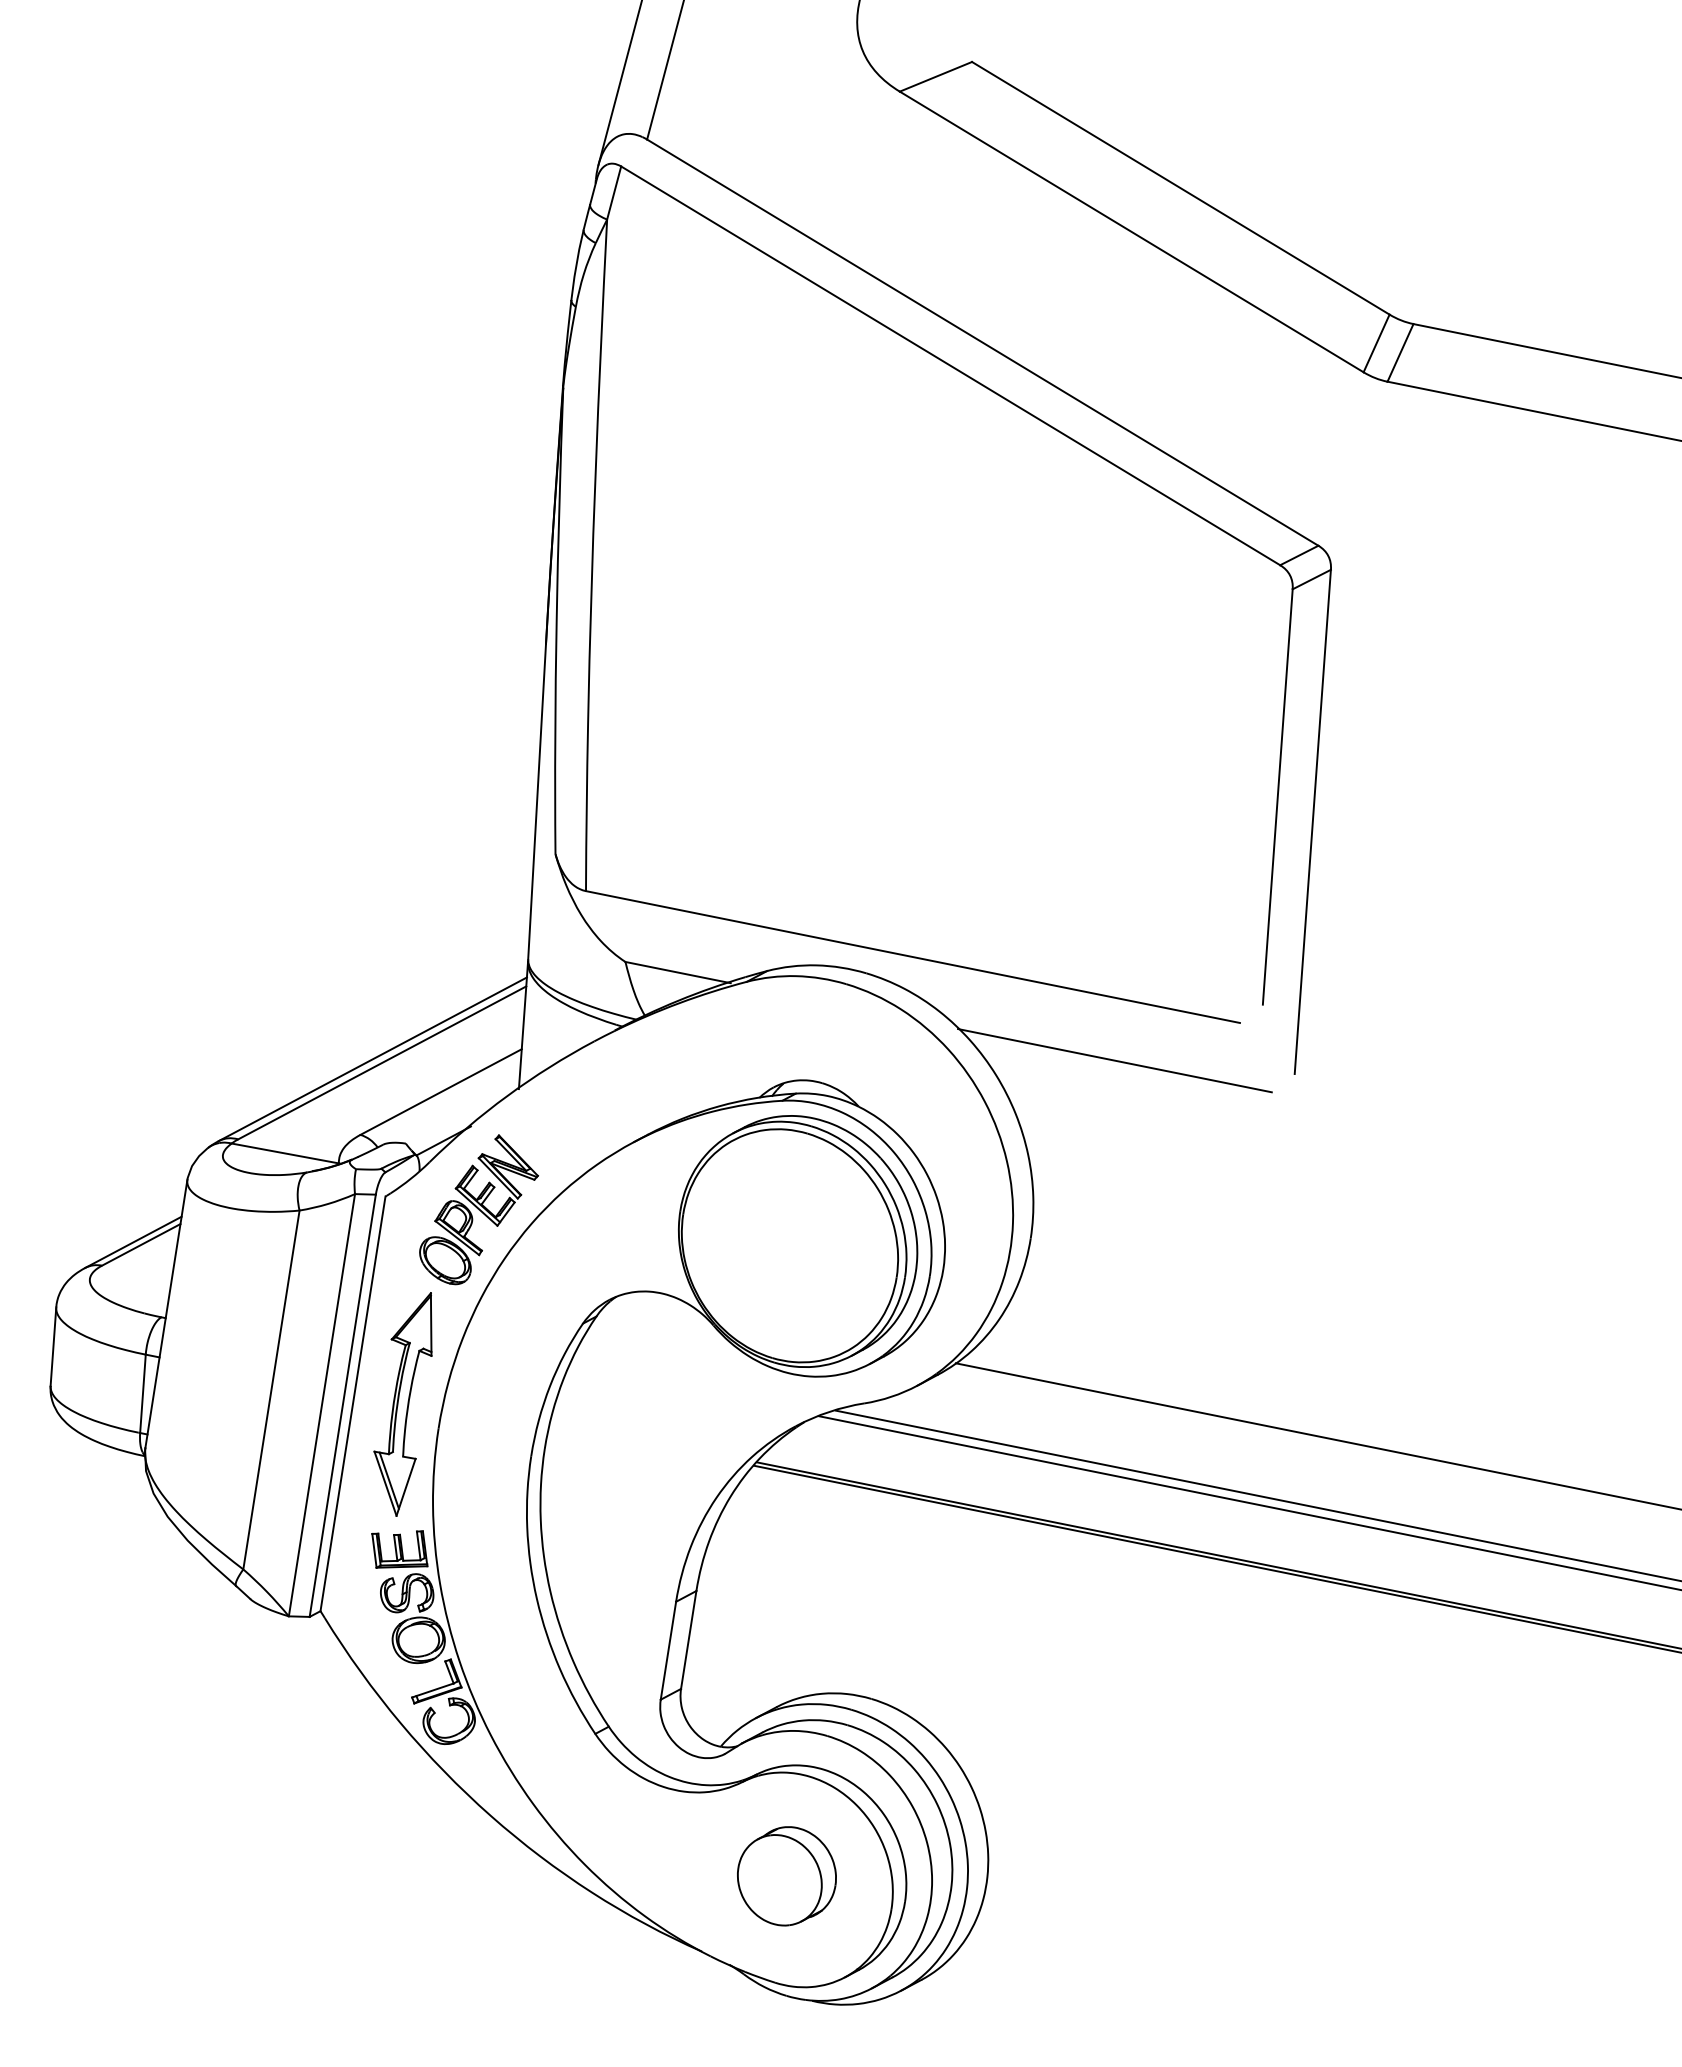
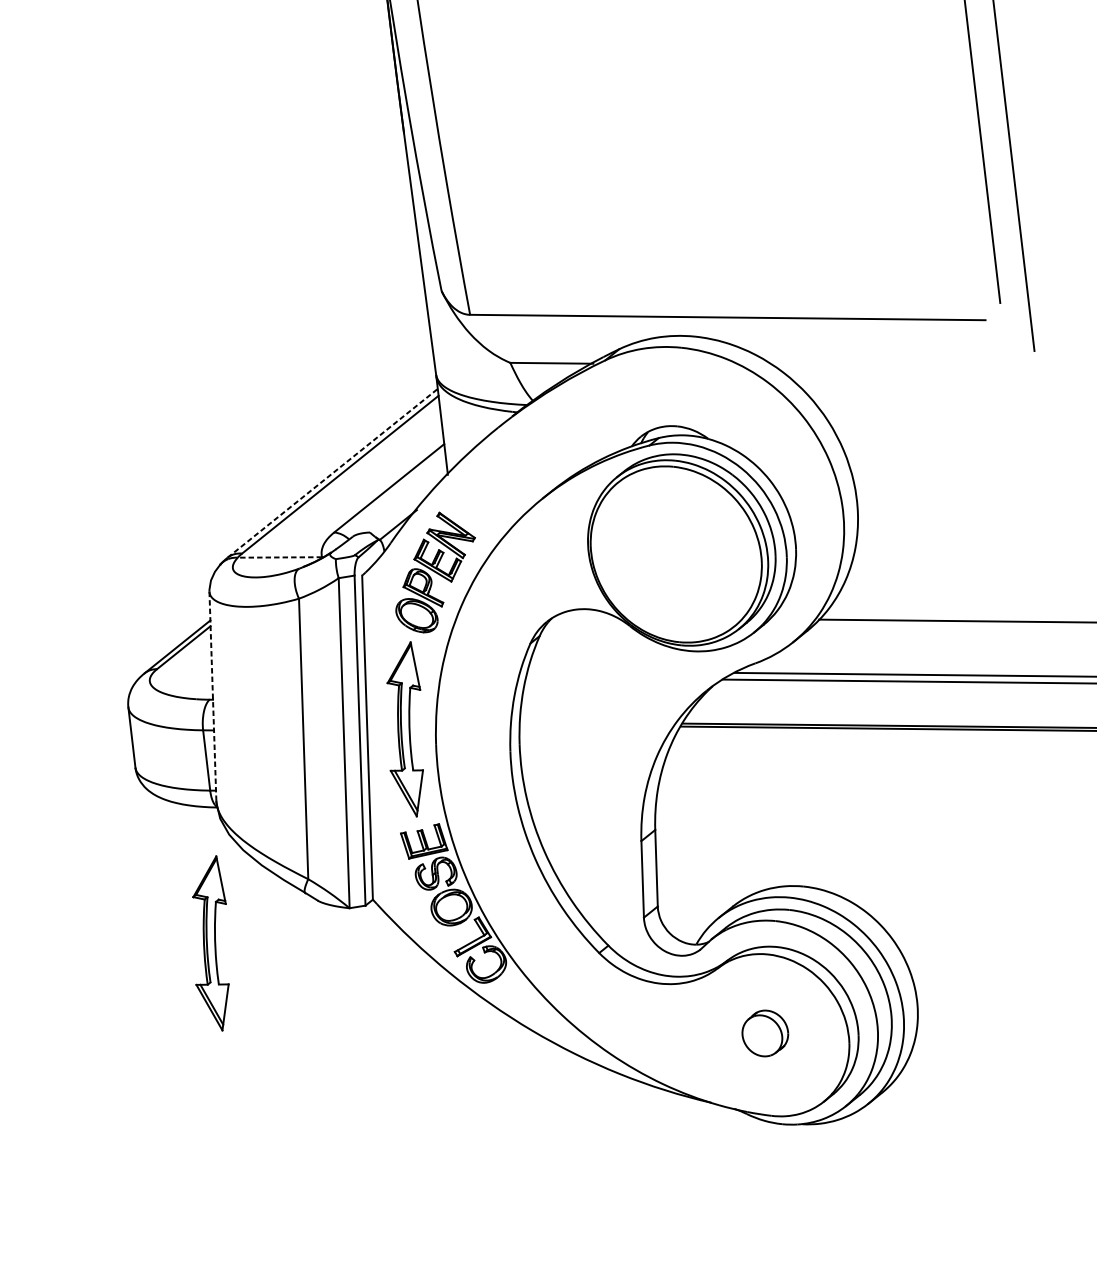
line: (373, 1059) -> (333, 473), solid -> dashed
line: (1114, 1060) -> (895, 366), removed
line: (285, 1153) -> (280, 557), solid -> dashed
line: (166, 1313) -> (212, 696), solid -> dashed
part: (103, 1629) -> (210, 945), added
part: (786, 1876) -> (764, 1033), size x0.6

